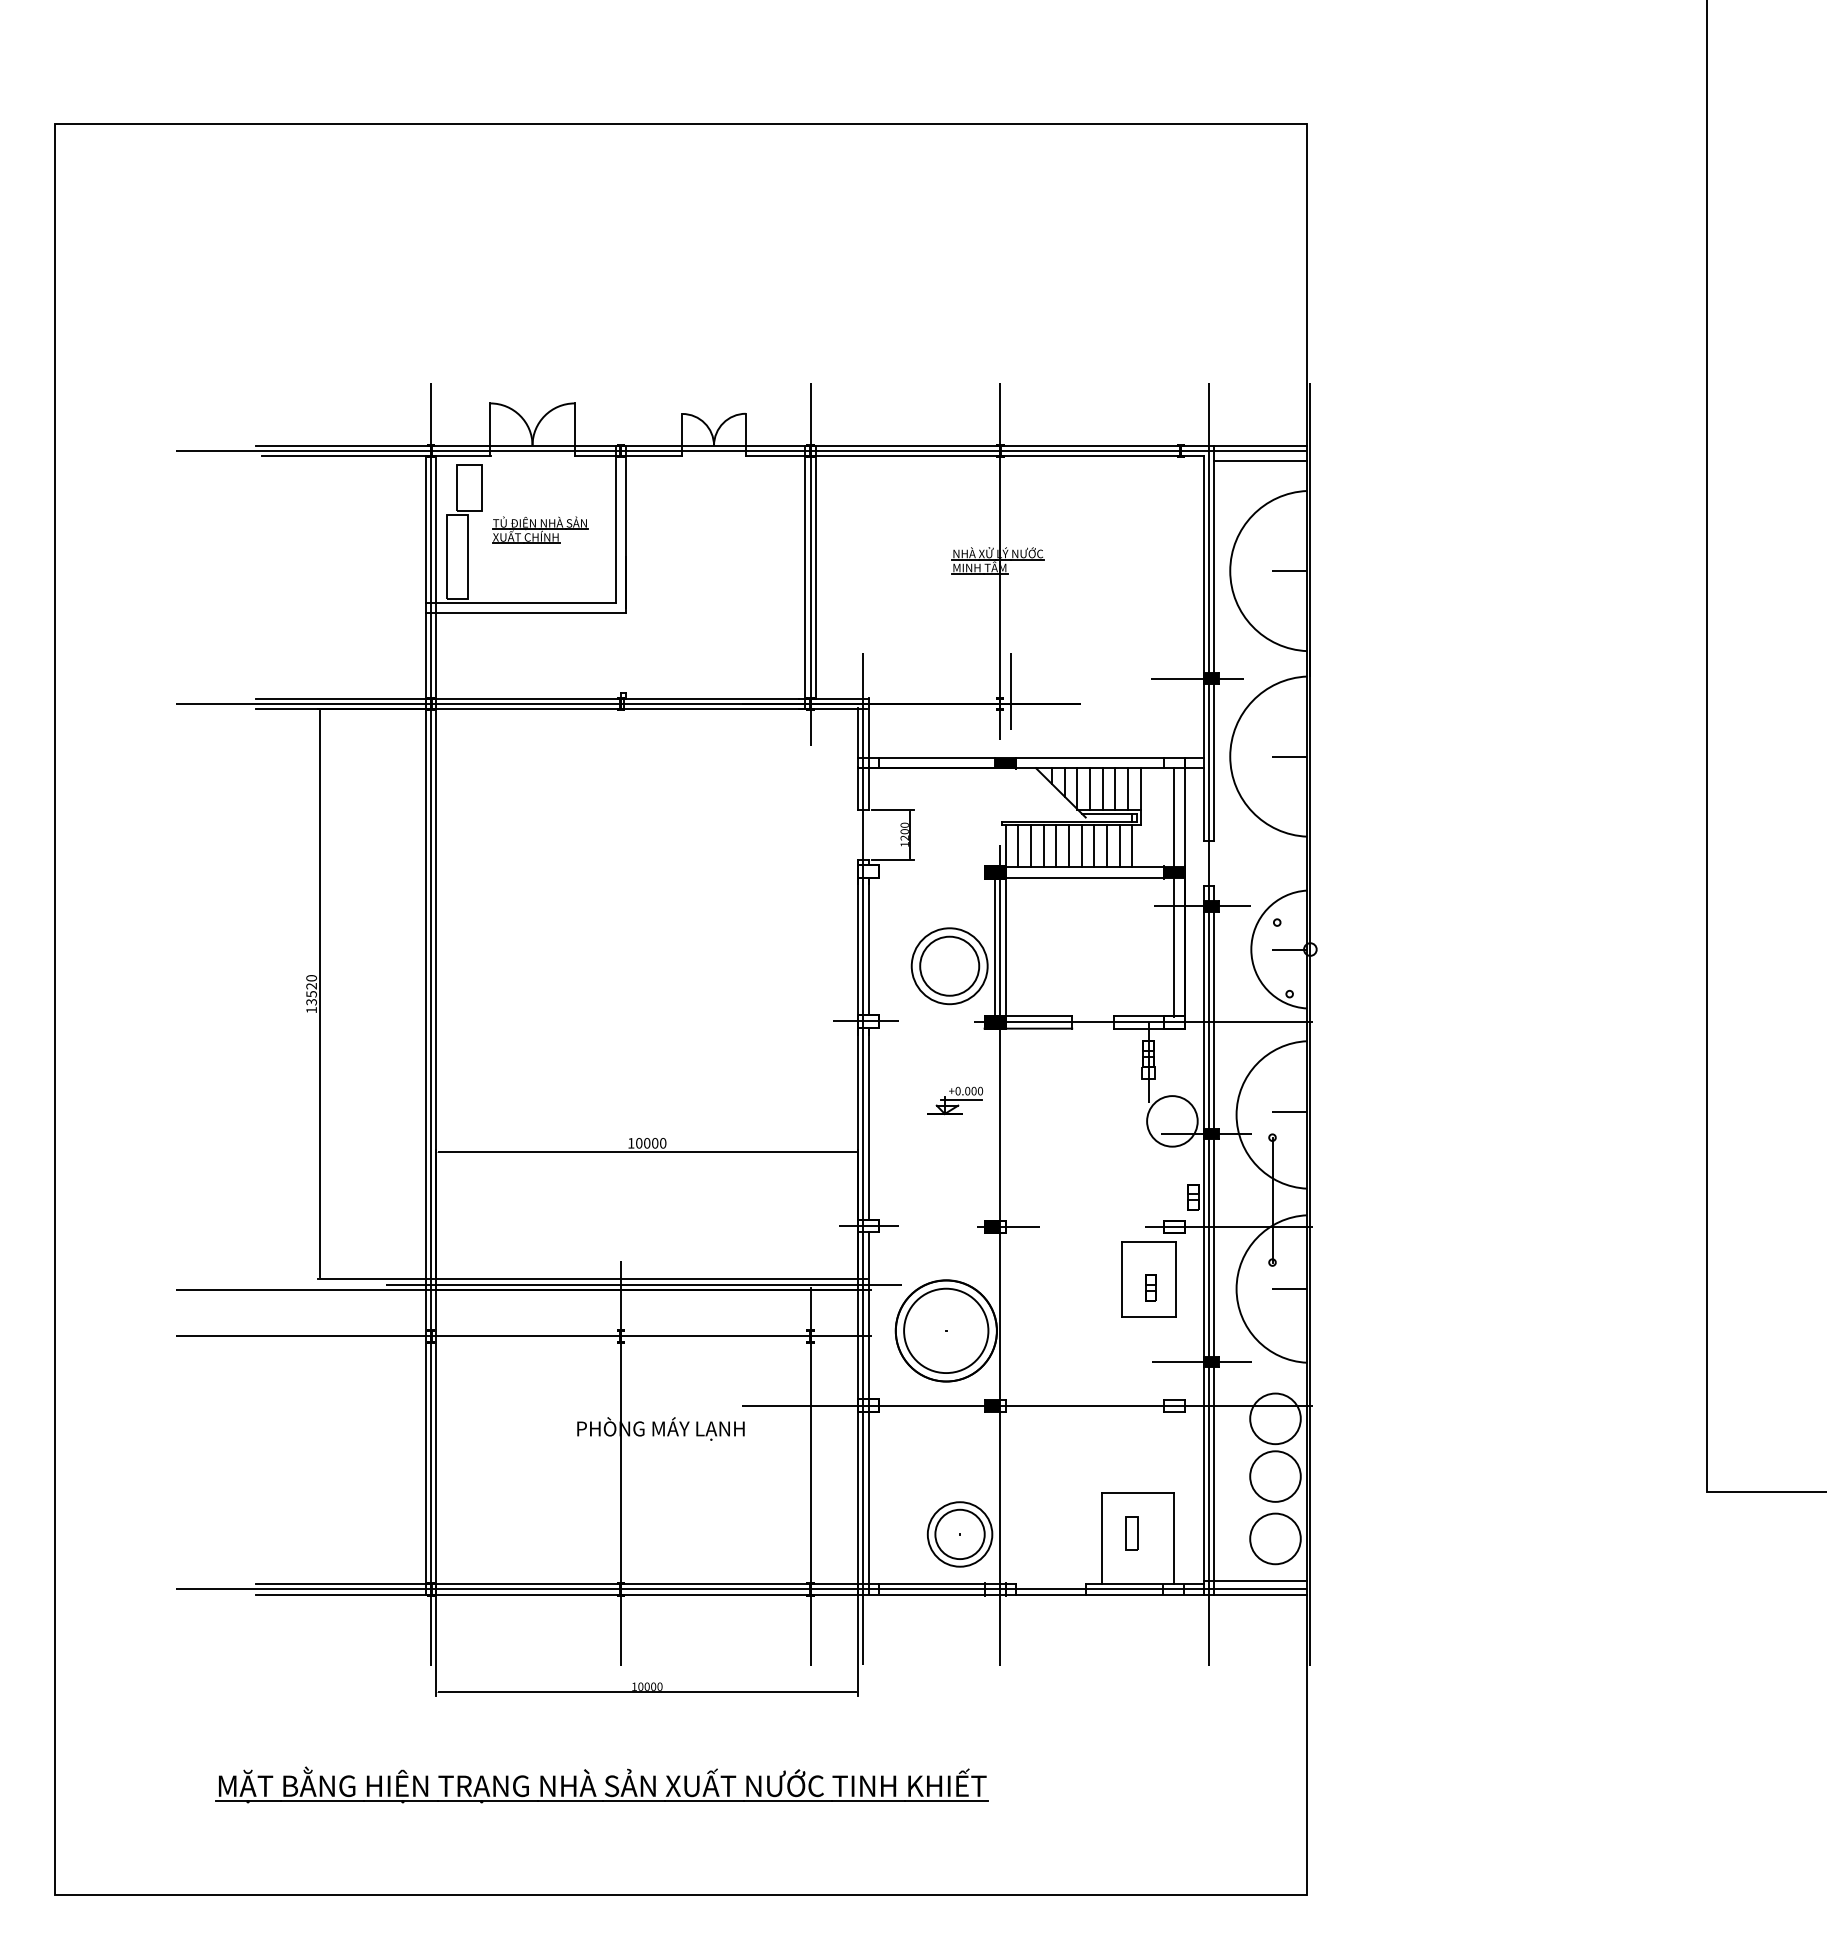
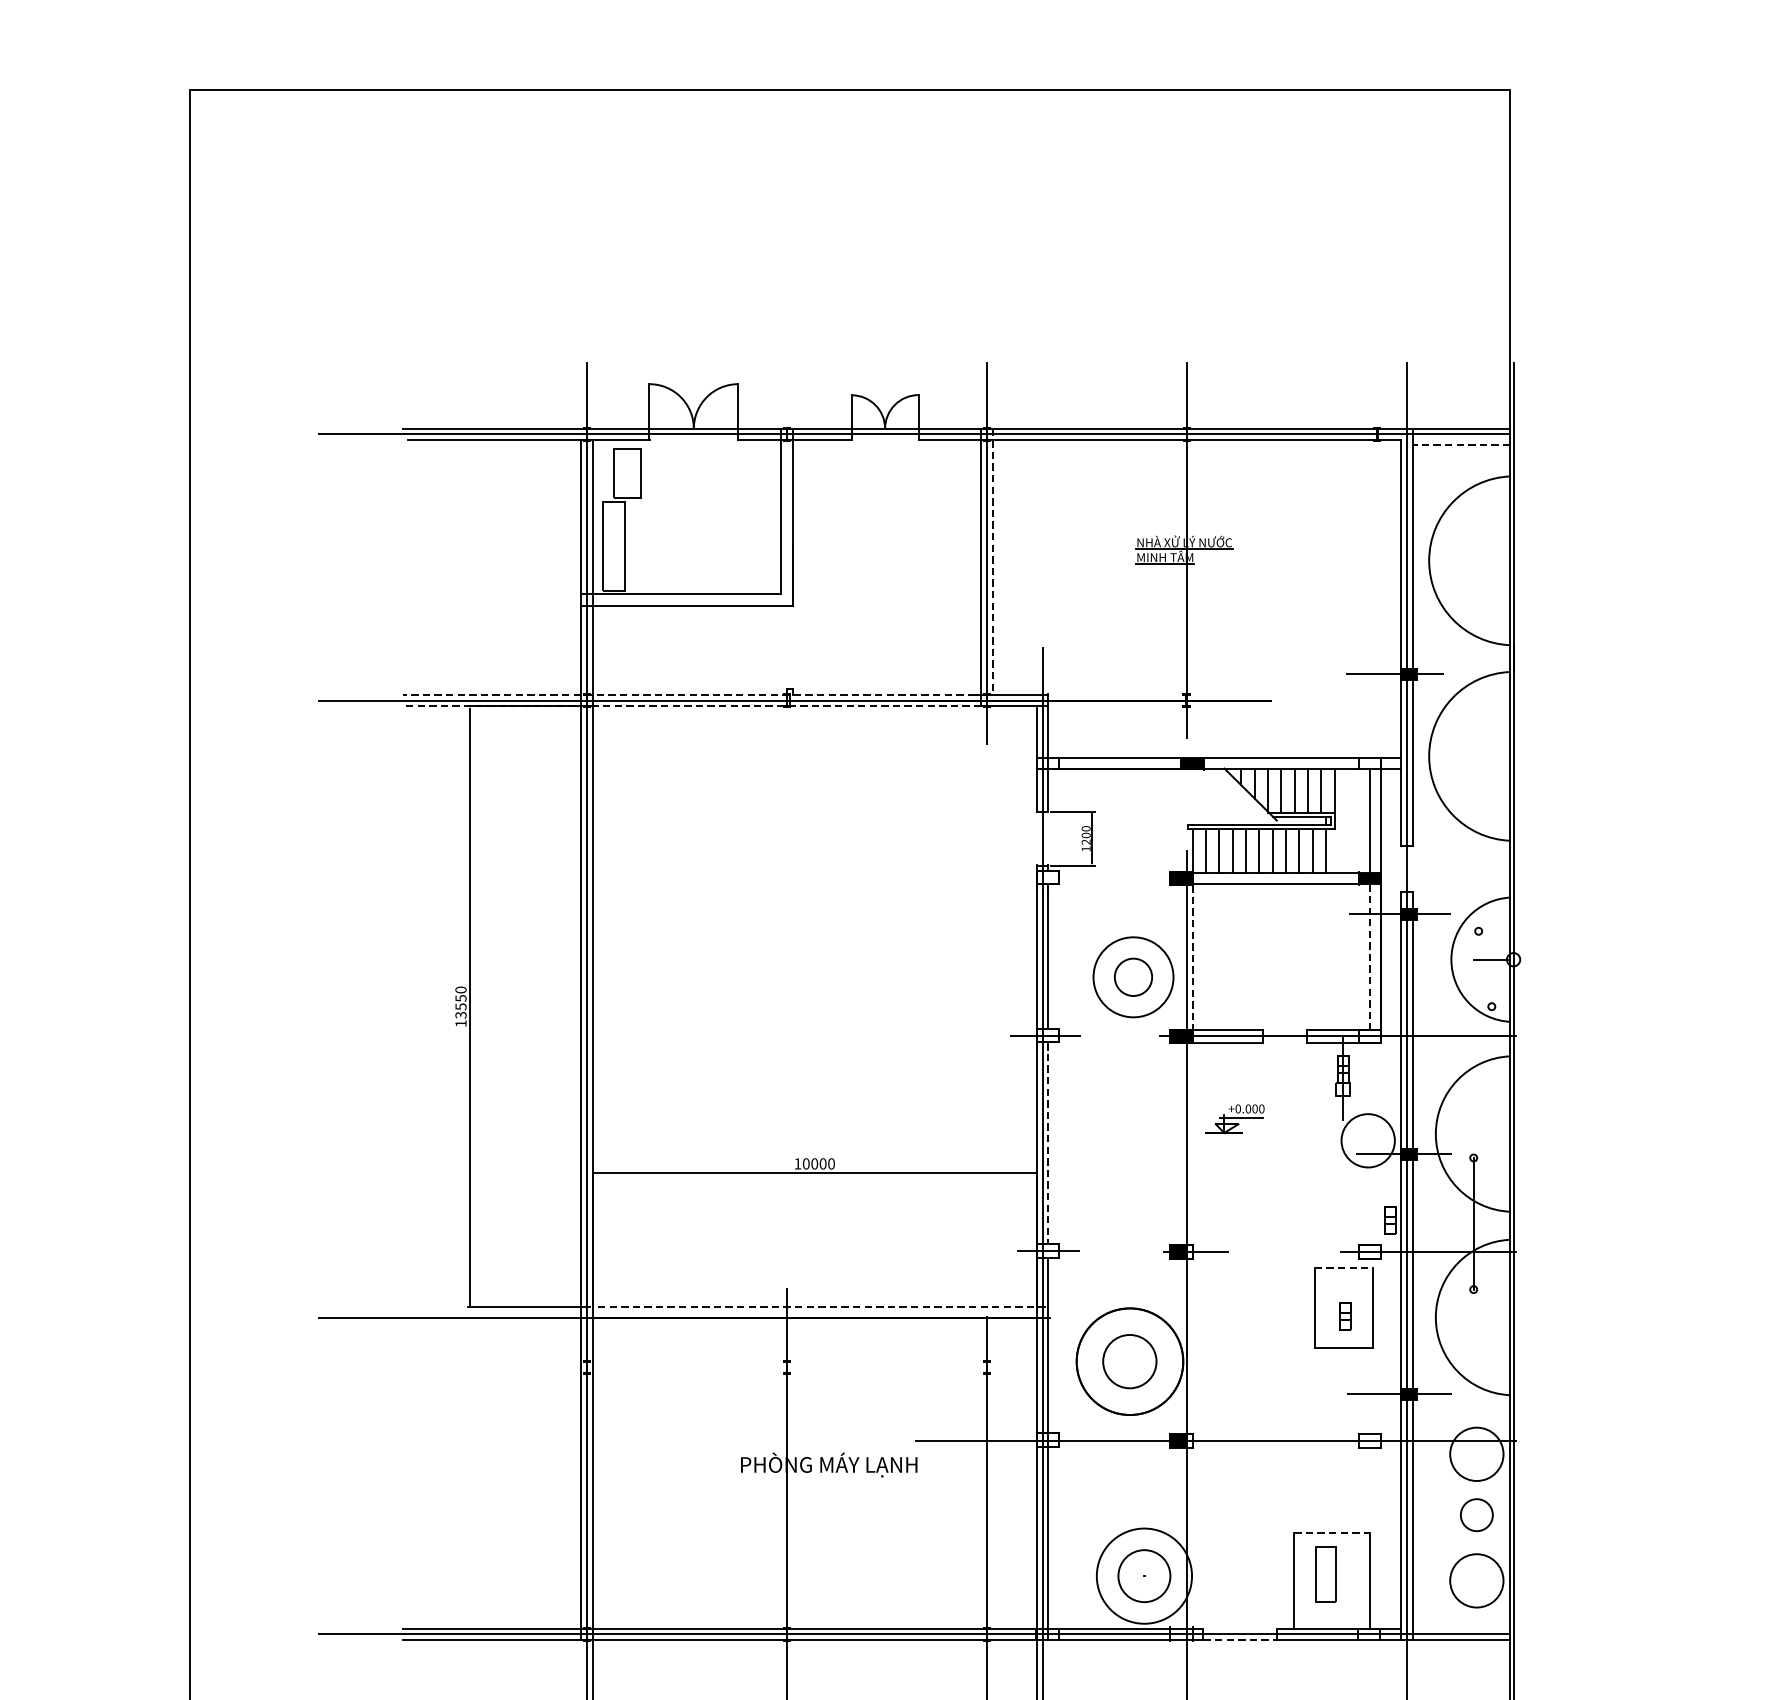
line: (1260, 460) -> (1461, 444), solid -> dashed
part: (540, 529) -> (702, 517), removed
line: (1289, 571) -> (1491, 561), removed
line: (815, 572) -> (992, 562), solid -> dashed
line: (1010, 691) -> (1197, 687), removed
line: (527, 698) -> (688, 695), solid -> dashed
line: (530, 709) -> (691, 706), solid -> dashed
line: (1289, 756) -> (1491, 756), removed
line: (995, 946) -> (1181, 956), removed
line: (1005, 947) -> (1192, 957), solid -> dashed
line: (1174, 947) -> (1370, 957), solid -> dashed
circle: (949, 965) -> (1133, 976), size x0.6
text: (311, 986) -> (460, 998), 13520 -> 13550
part: (955, 1100) -> (1235, 1118), moved
line: (1289, 1111) -> (1491, 1130), removed
line: (868, 1123) -> (1047, 1143), solid -> dashed
line: (1149, 1241) -> (1344, 1267), solid -> dashed
line: (650, 1279) -> (818, 1307), solid -> dashed
line: (644, 1284) -> (811, 1312), removed
line: (1289, 1289) -> (1491, 1317), removed
circle: (946, 1330) -> (1130, 1361), size x0.6
line: (523, 1336) -> (684, 1367), removed
circle: (1275, 1476) -> (1476, 1515), size x0.6
line: (1138, 1493) -> (1332, 1532), solid -> dashed
part: (1131, 1533) -> (1325, 1575), size x1.6
circle: (959, 1534) -> (1143, 1576), size x1.4
line: (1255, 1580) -> (1455, 1624), removed
line: (1050, 1594) -> (1239, 1639), solid -> dashed

